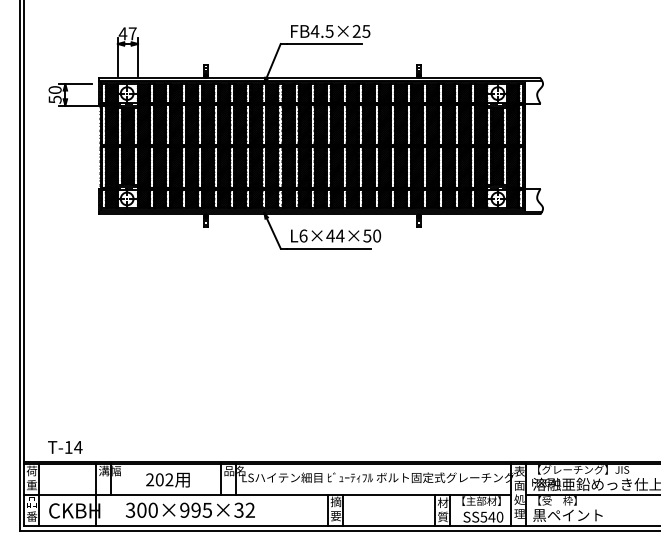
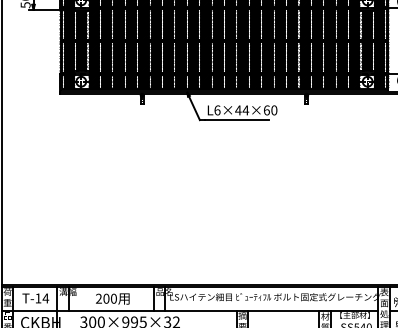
text: (367, 235) -> (266, 110), L6×44×50 -> L6×44×60
text: (65, 447) -> (35, 298), moved
text: (169, 479) -> (113, 298), 202 -> 200

